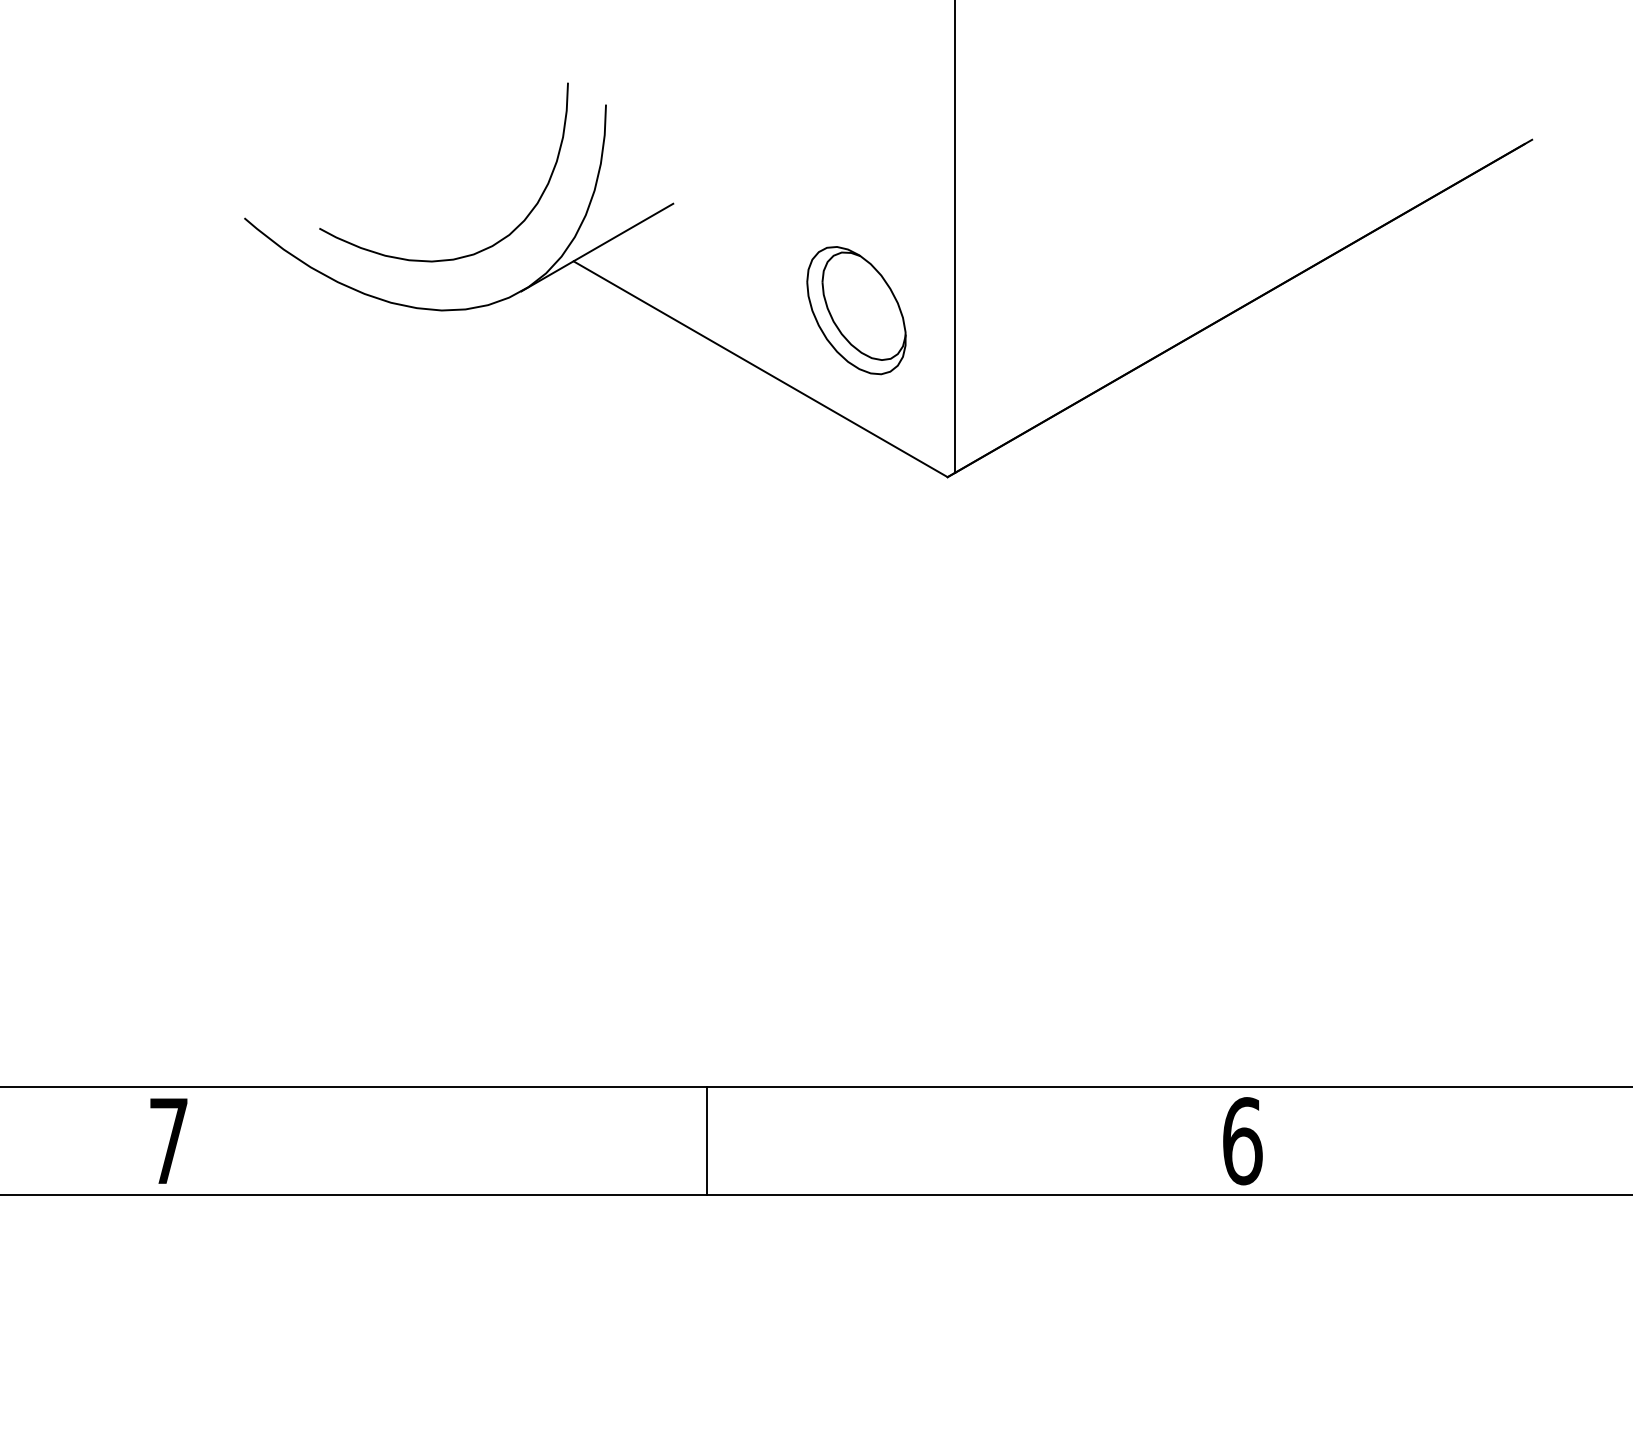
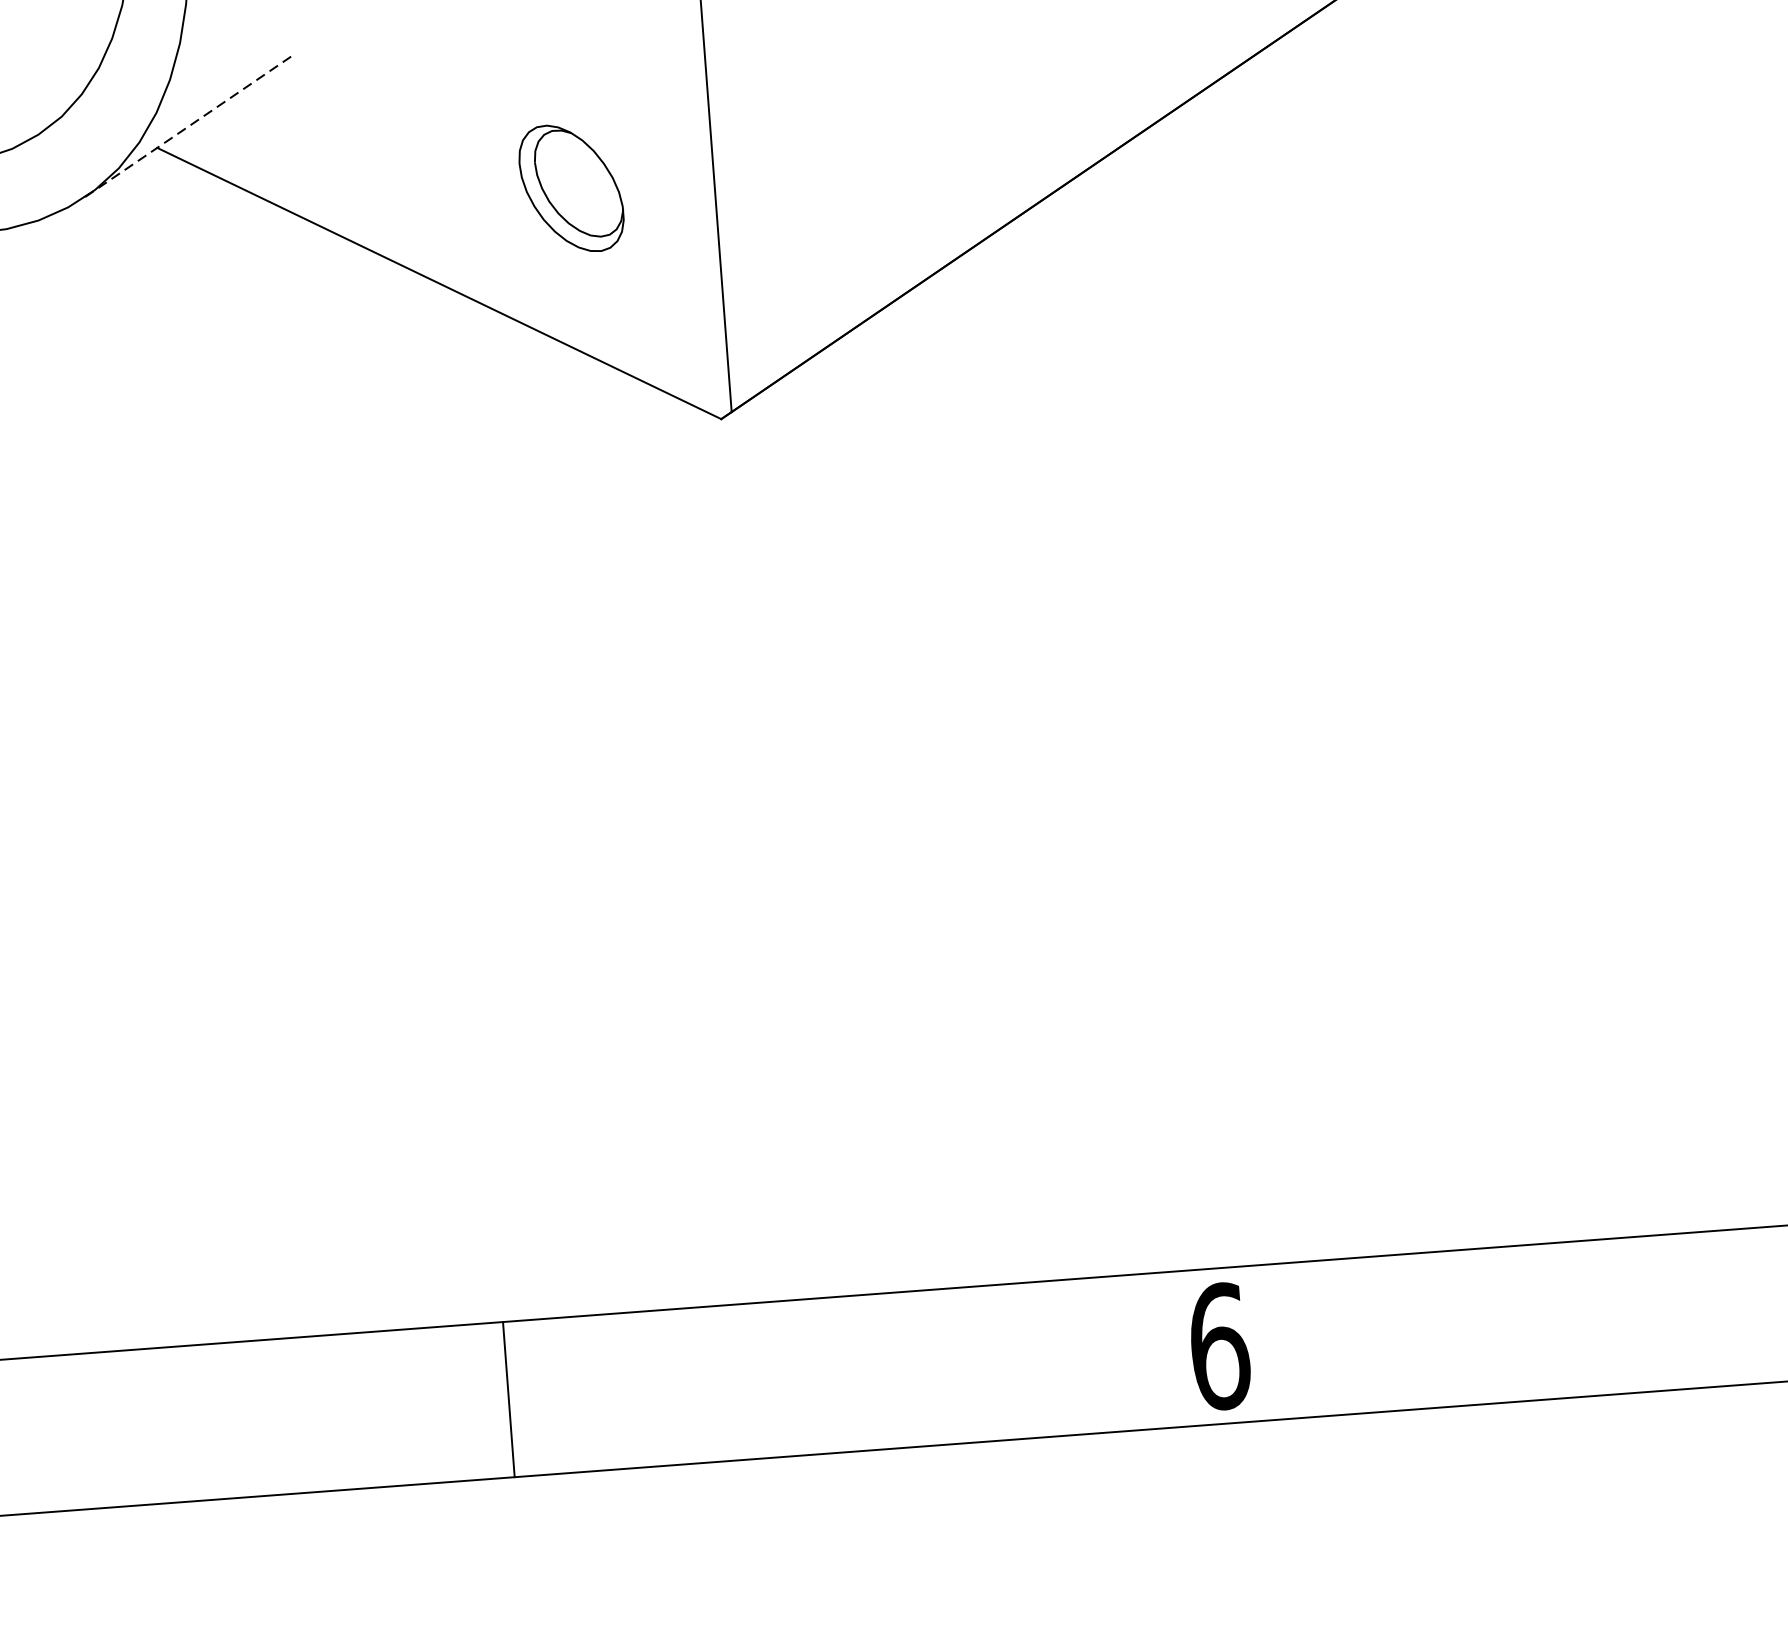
line: (597, 247) -> (190, 125), solid -> dashed
part: (856, 310) -> (571, 188), size x0.7
line: (706, 1140) -> (508, 1399), moved

